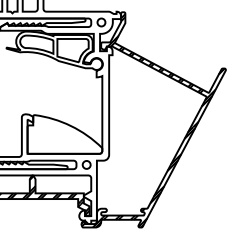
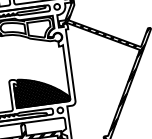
hatch: (64, 134) -> (41, 90), added

